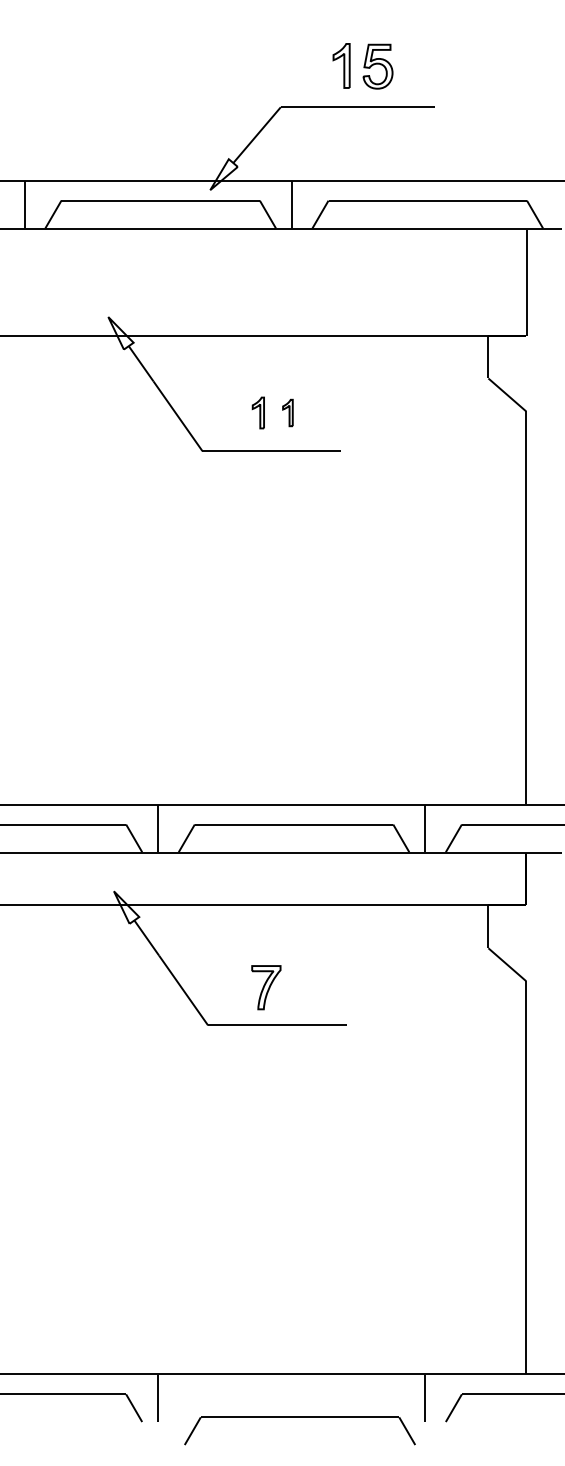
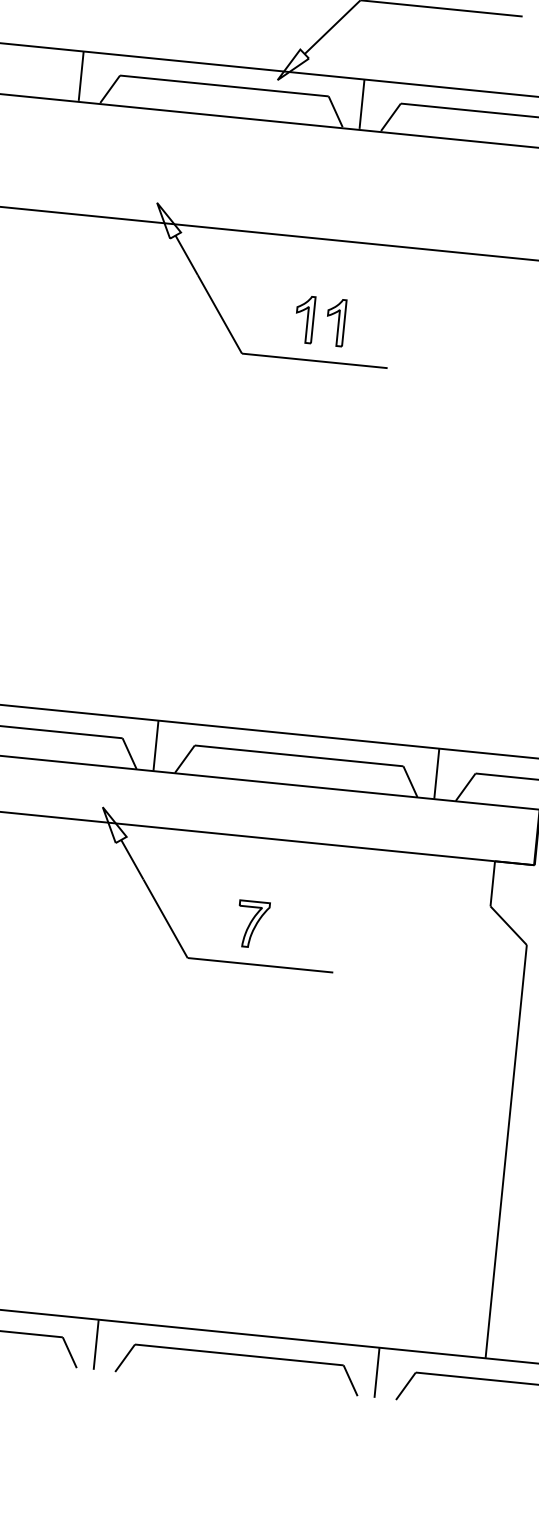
part: (258, 412) -> (304, 318), size x1.43
part: (287, 412) -> (335, 321), size x1.67
part: (299, 1417) -> (238, 1355), moved

